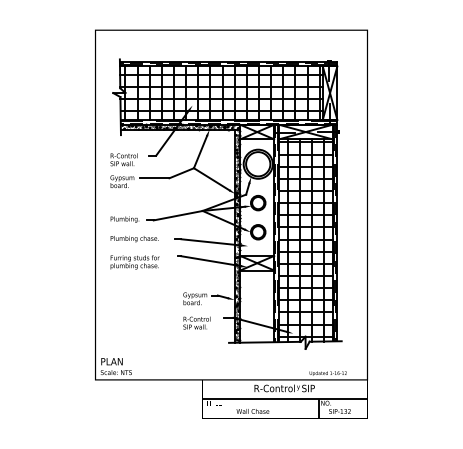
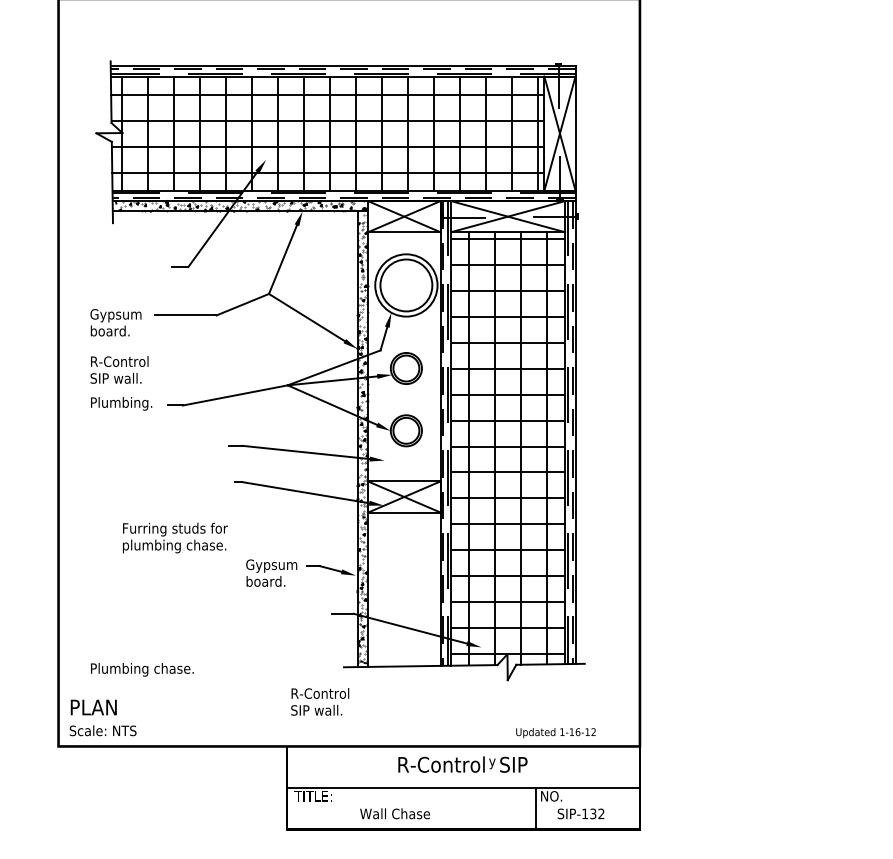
text: (123, 159) -> (118, 369), moved
text: (134, 239) -> (141, 670), moved
text: (134, 262) -> (173, 538), moved
text: (196, 322) -> (319, 700), moved

